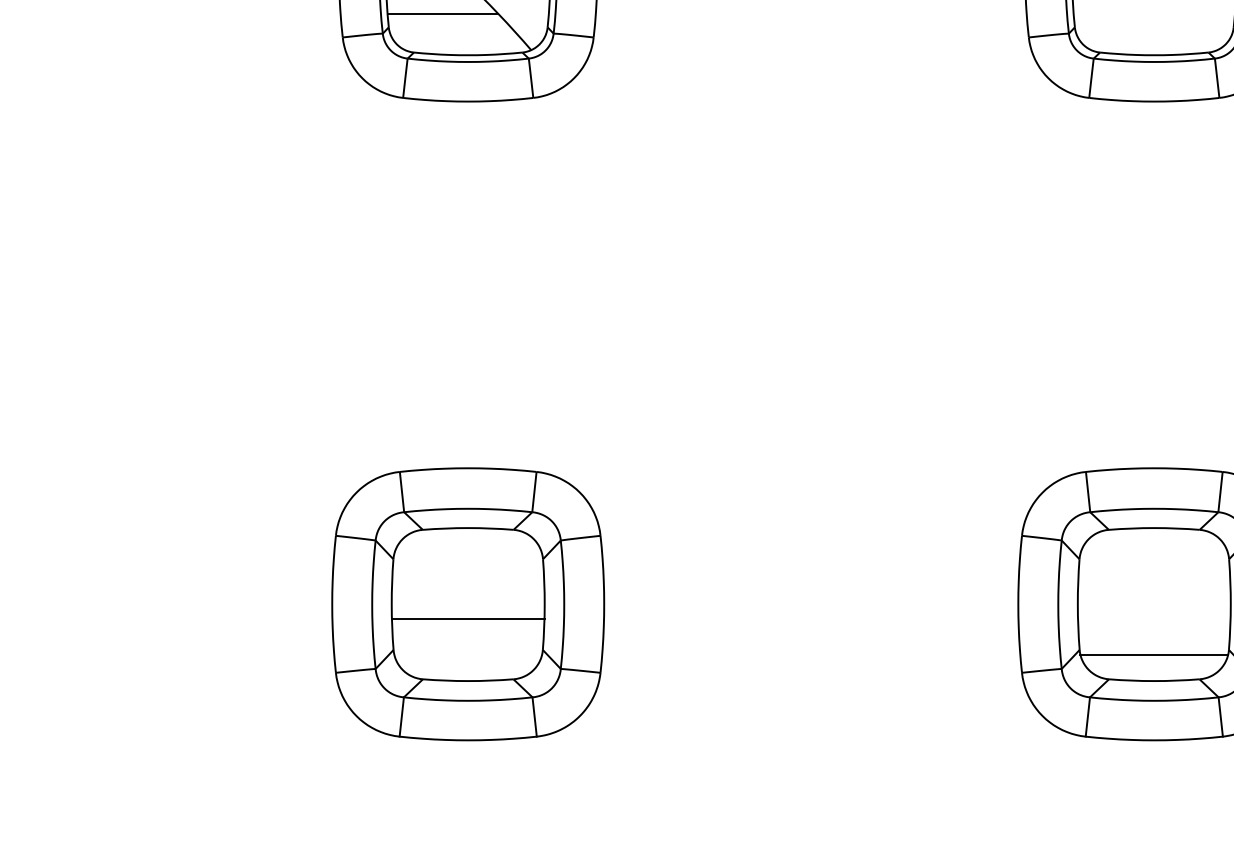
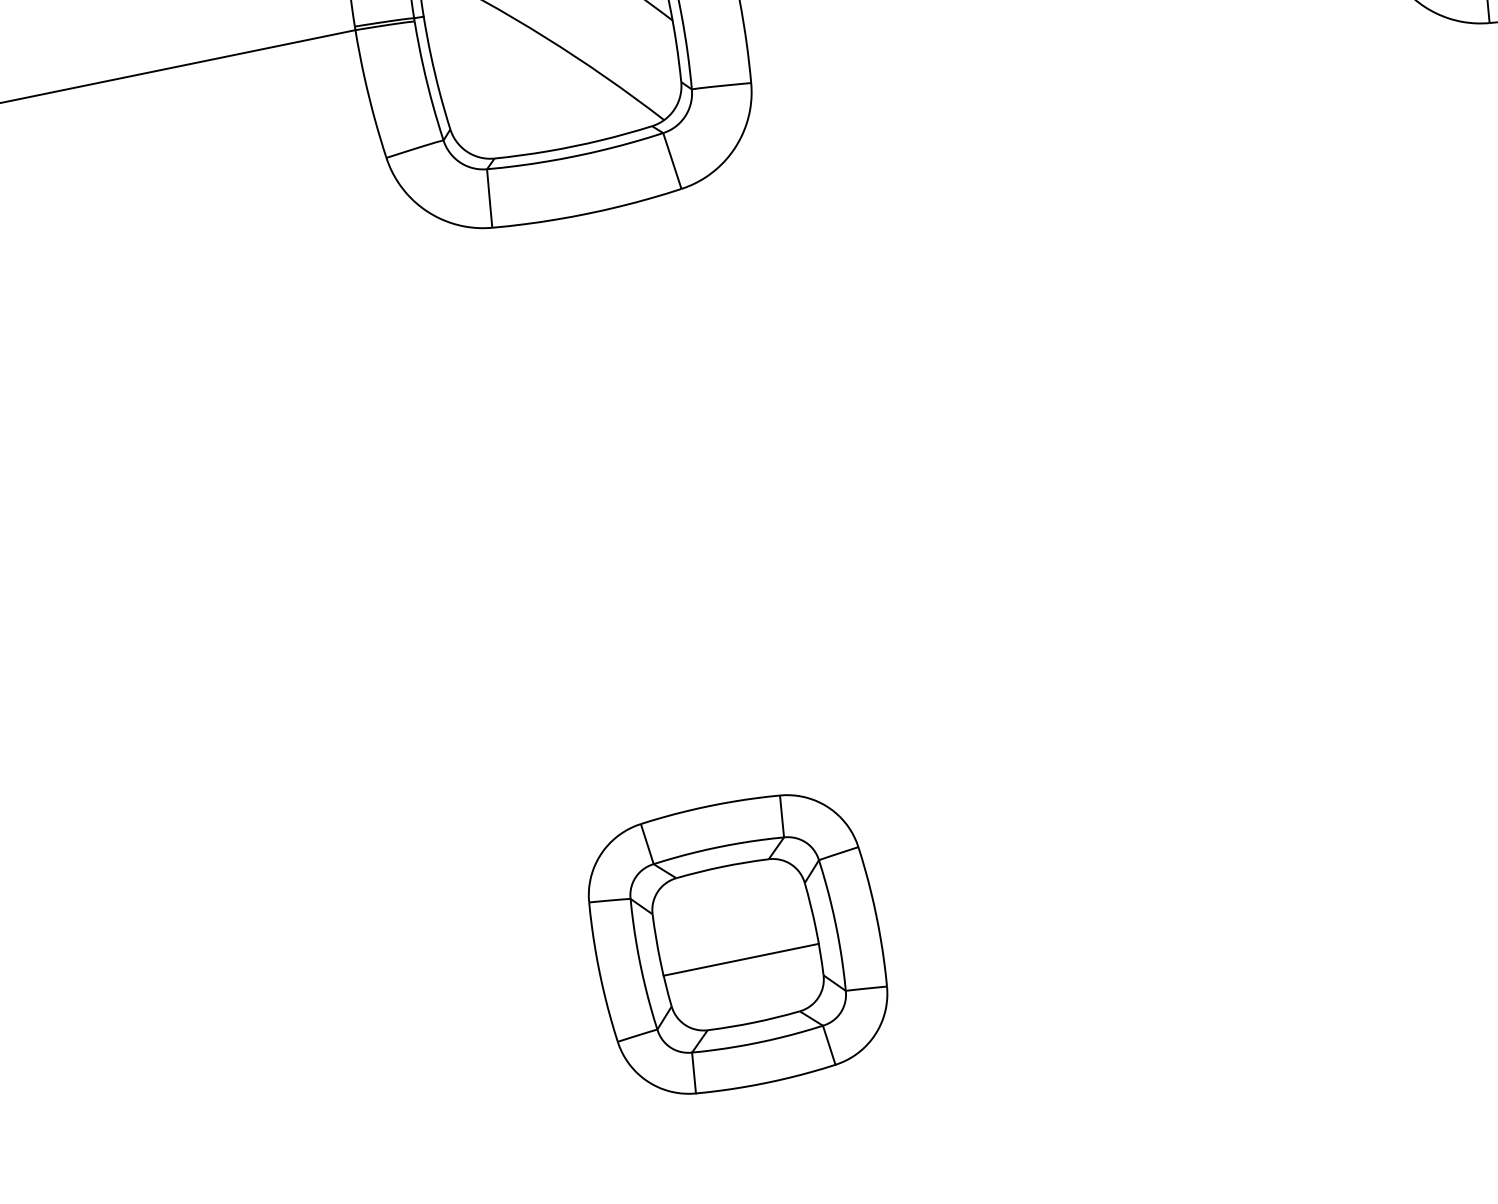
line: (442, 14) -> (524, 94), removed
part: (468, 604) -> (738, 944), size x0.7

